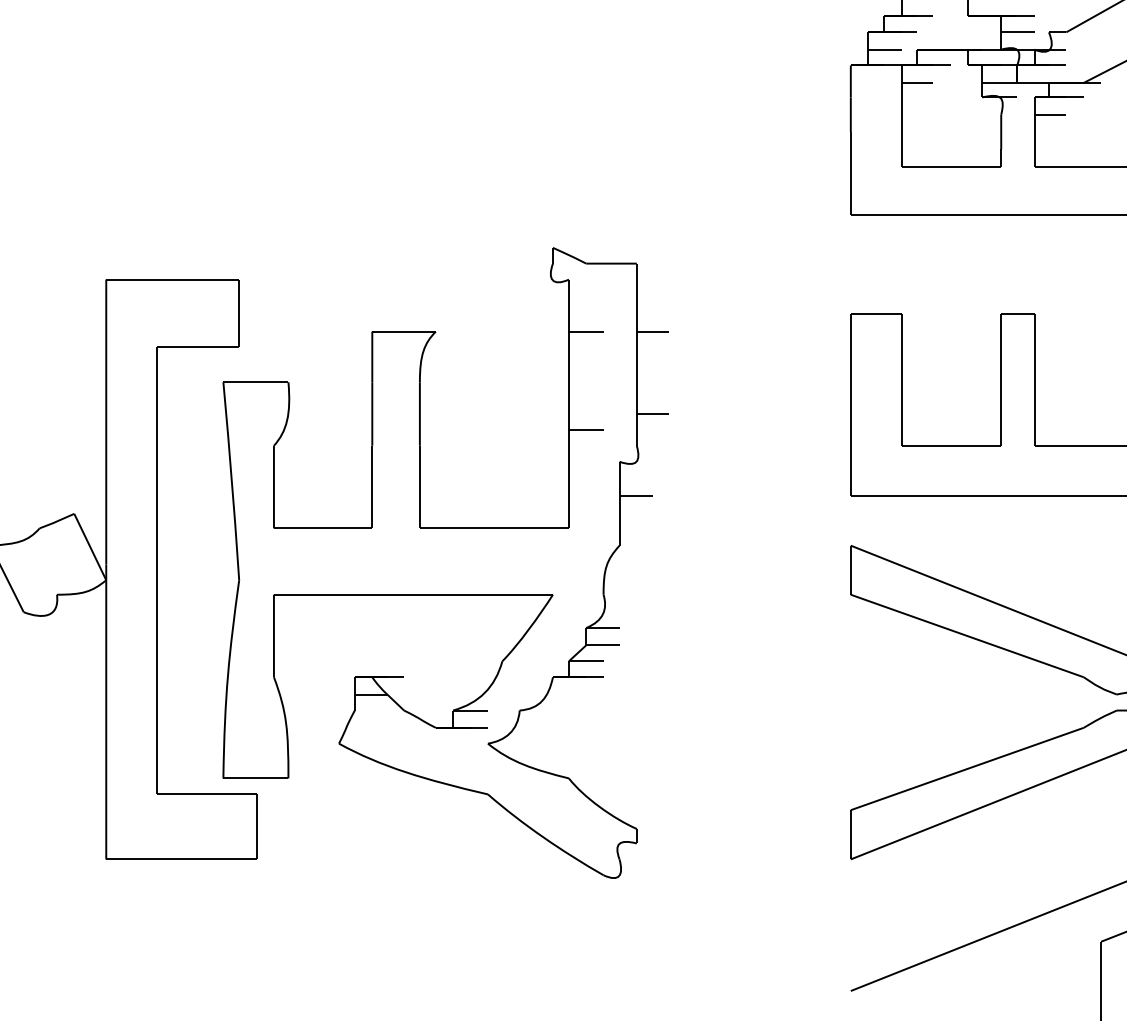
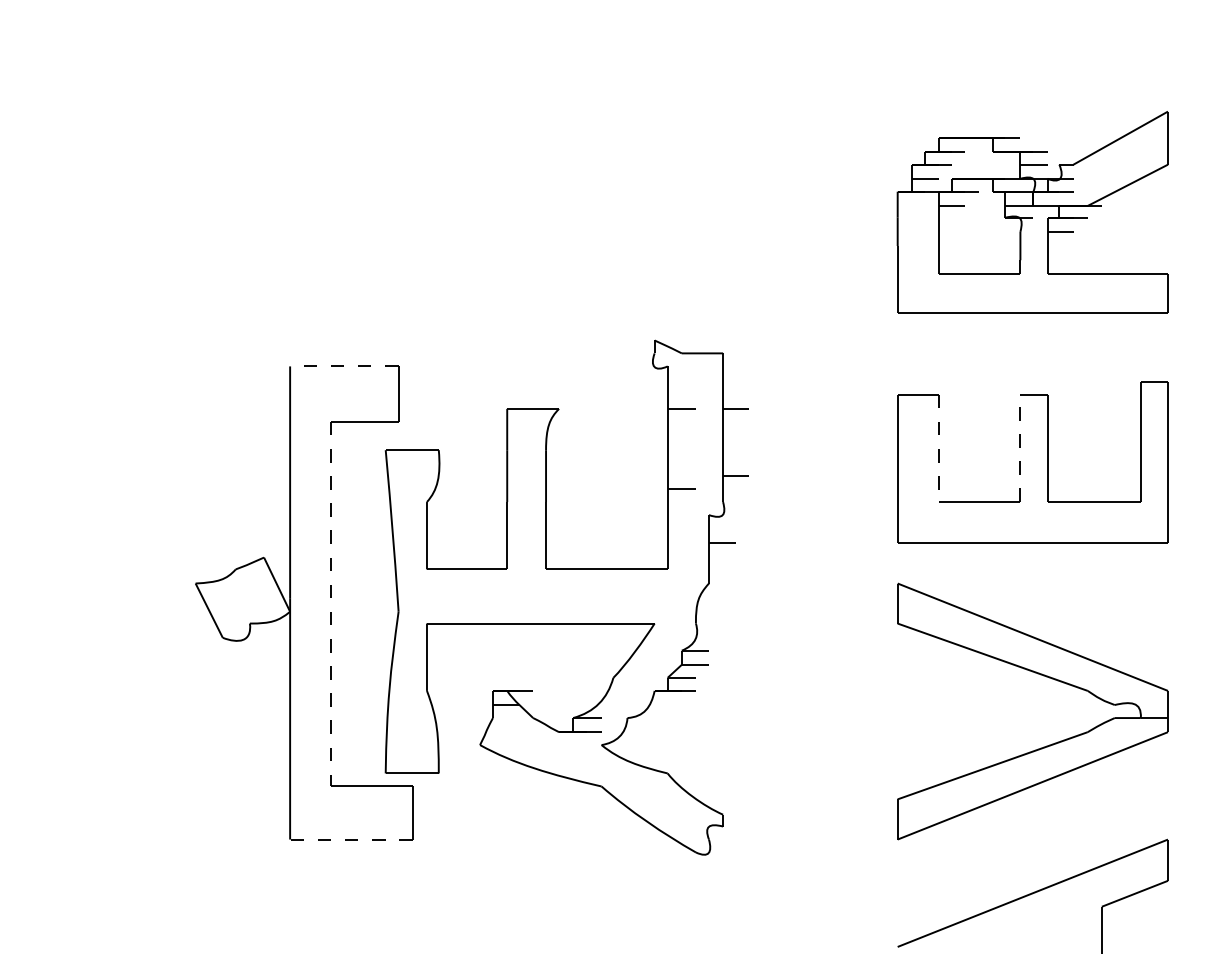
line: (171, 279) -> (343, 366), solid -> dashed
line: (902, 380) -> (939, 448), solid -> dashed
line: (1001, 380) -> (1020, 448), solid -> dashed
line: (156, 571) -> (331, 604), solid -> dashed
line: (180, 859) -> (350, 839), solid -> dashed

